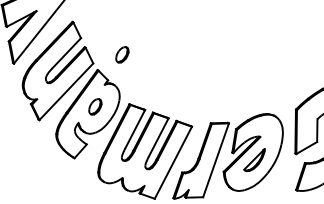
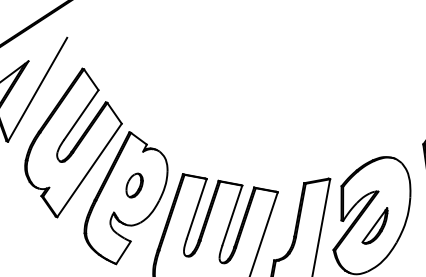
part: (122, 54) -> (161, 104), removed

